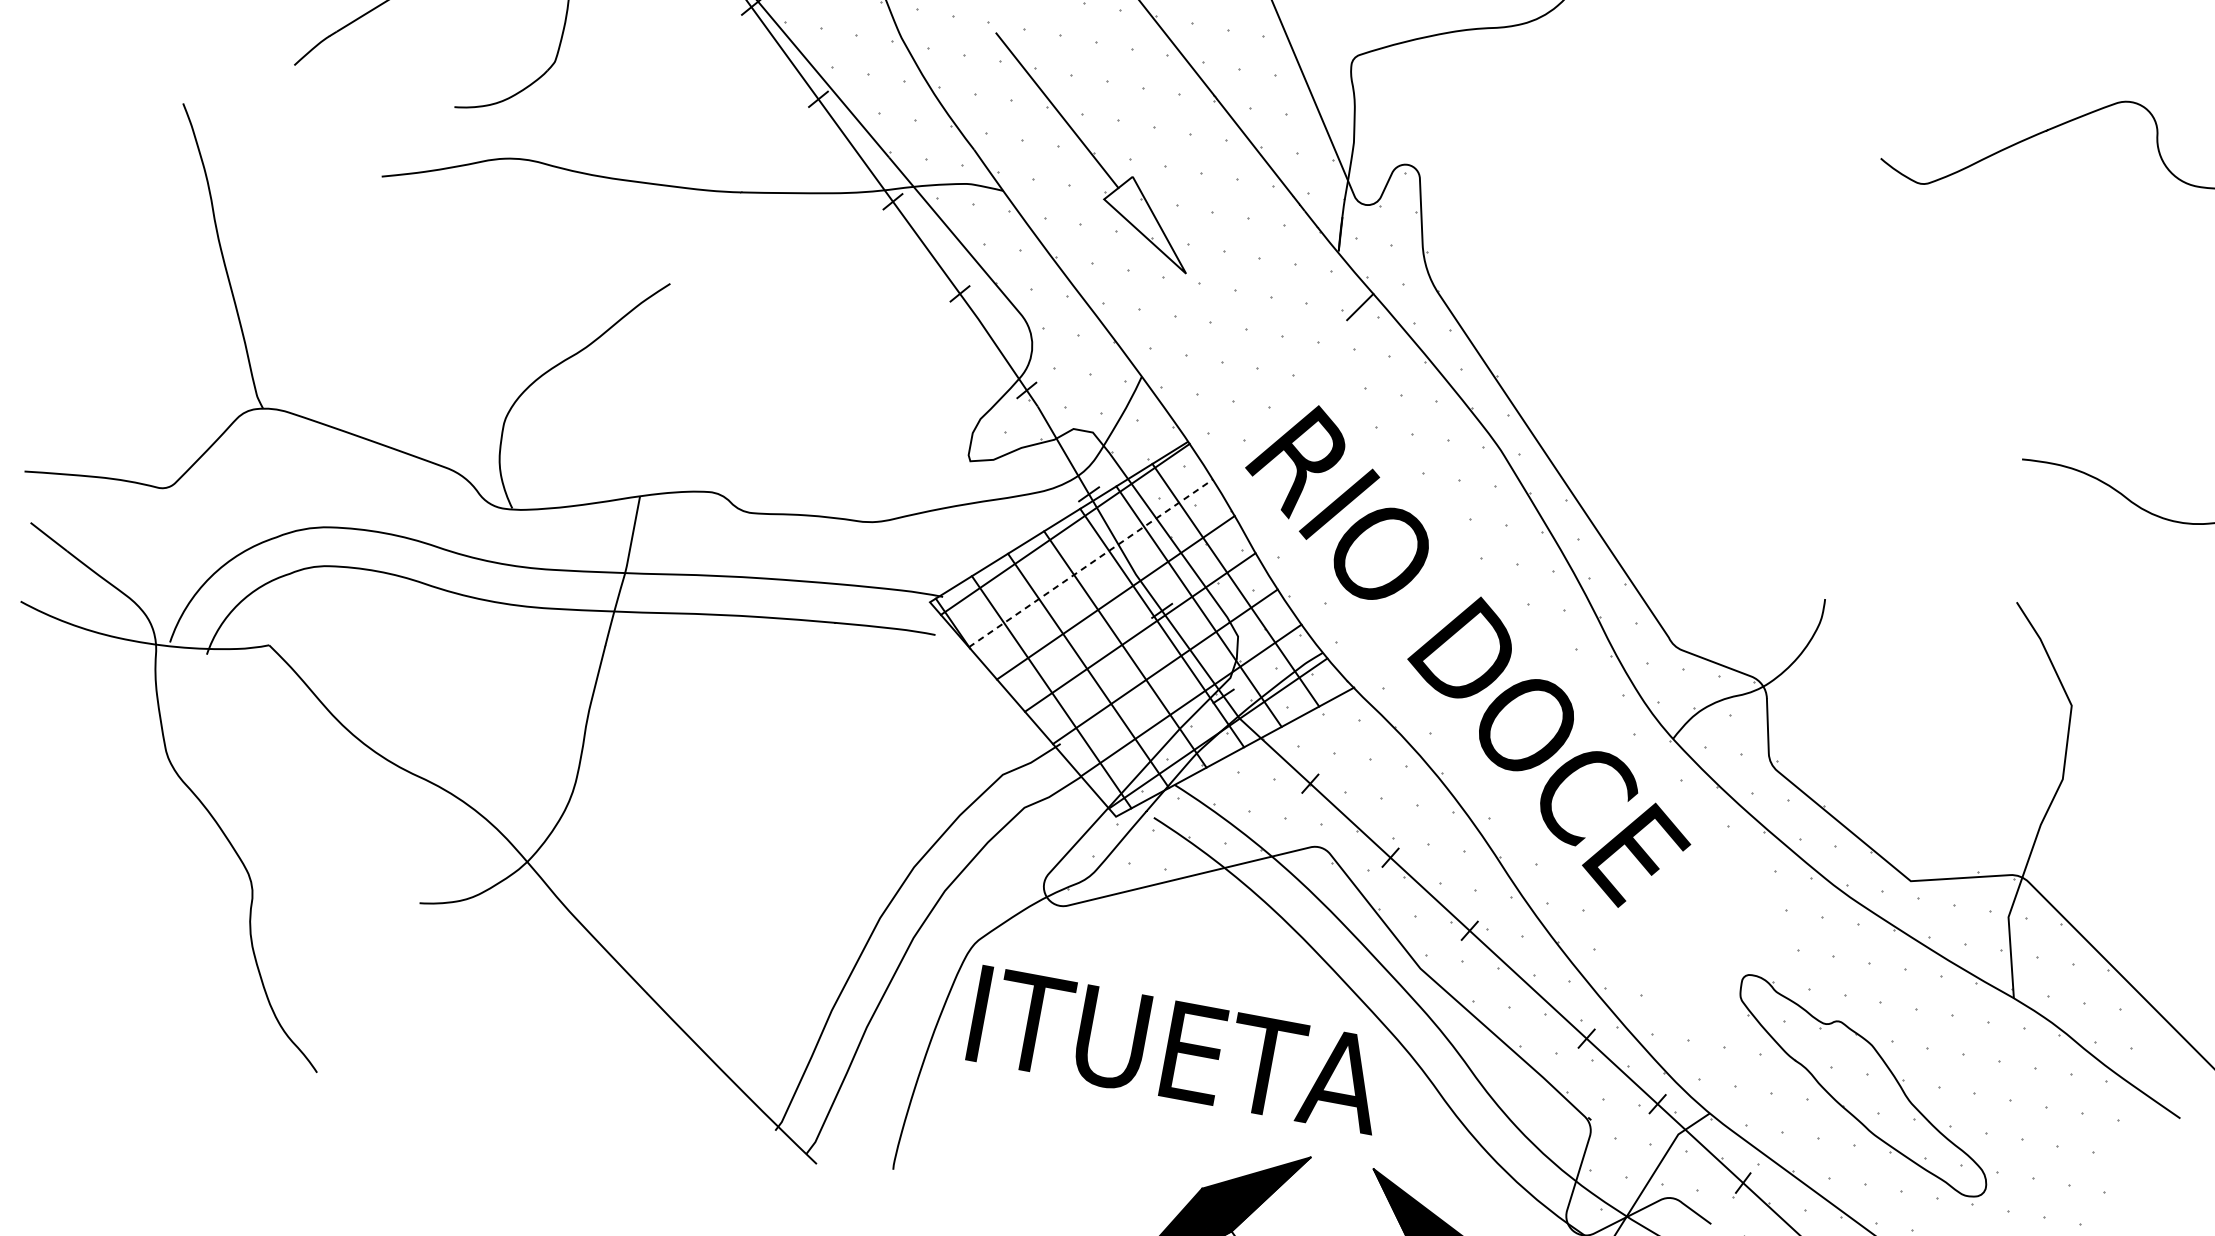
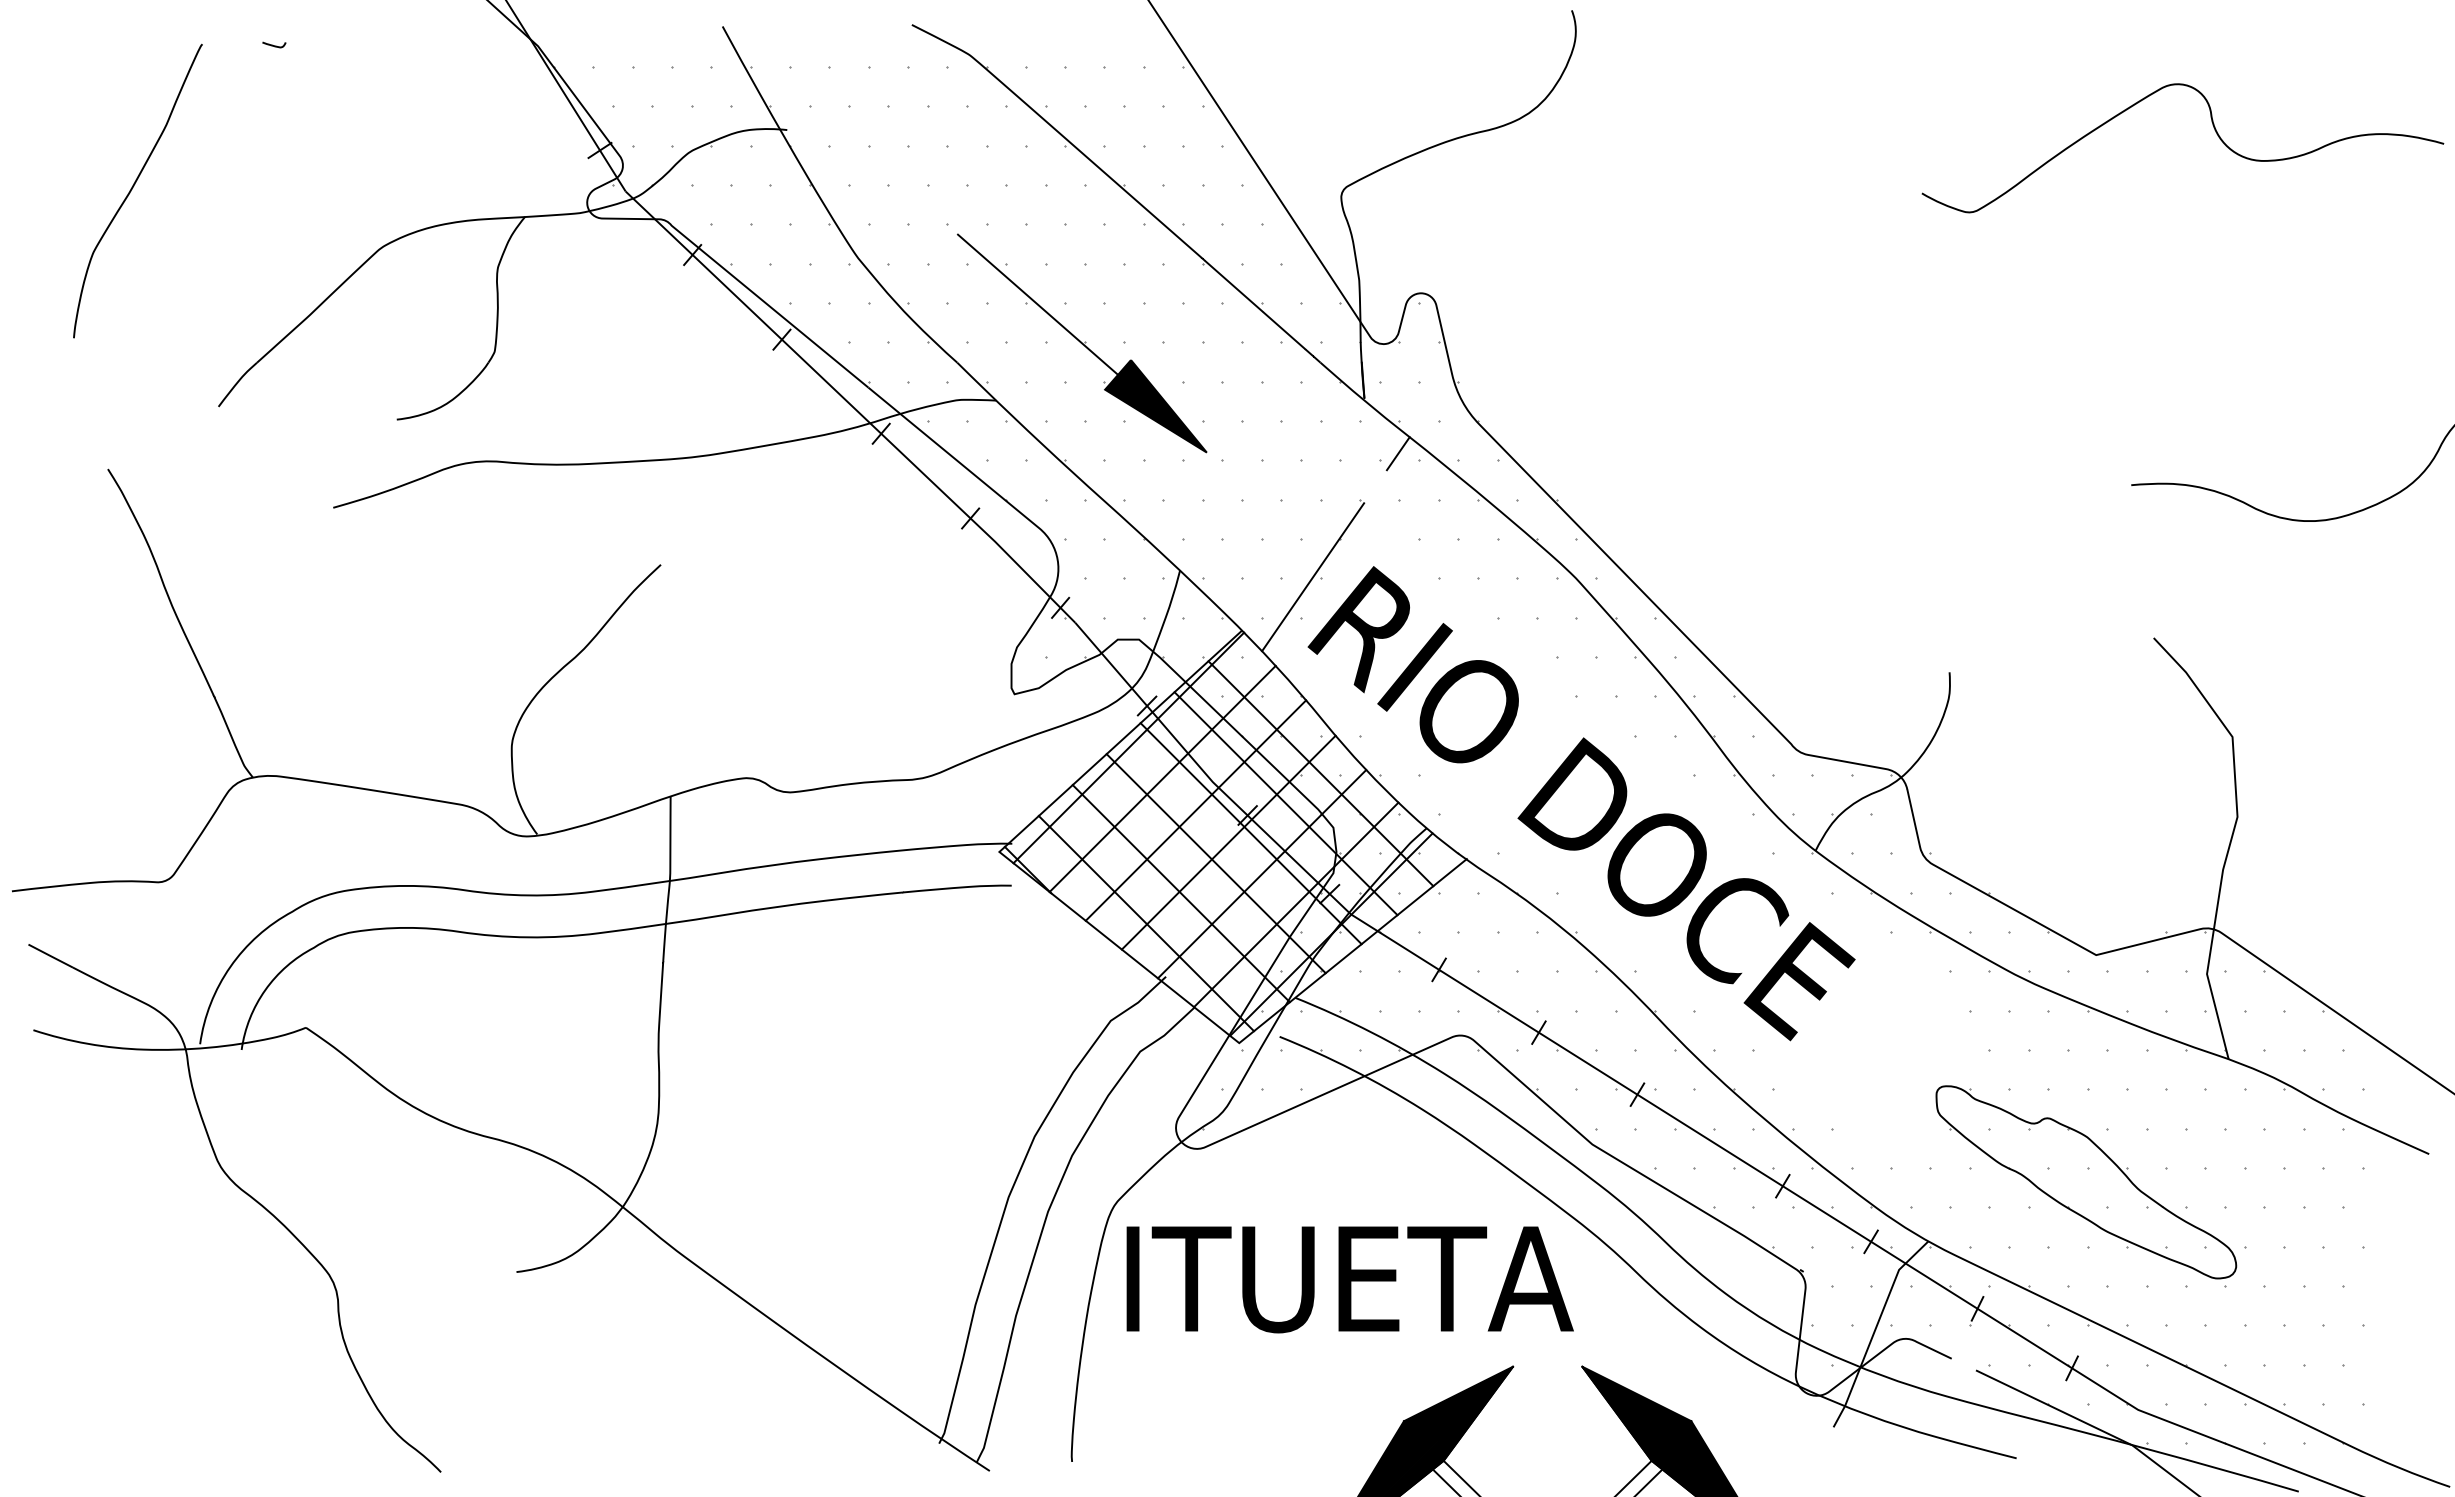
fill: (1147, 223) -> (1155, 406), added
line: (1262, 405) -> (1313, 577), added
line: (1090, 562) -> (1162, 778), dashed -> solid

